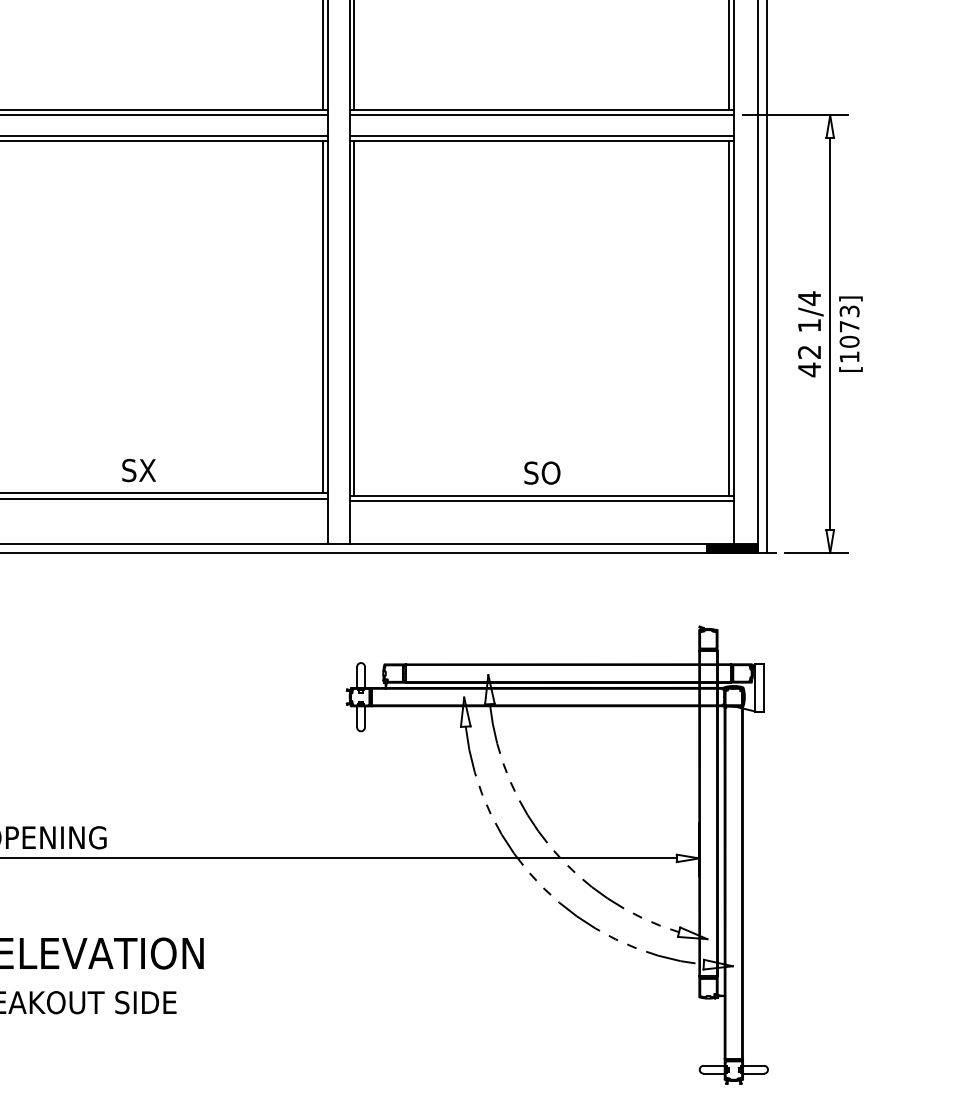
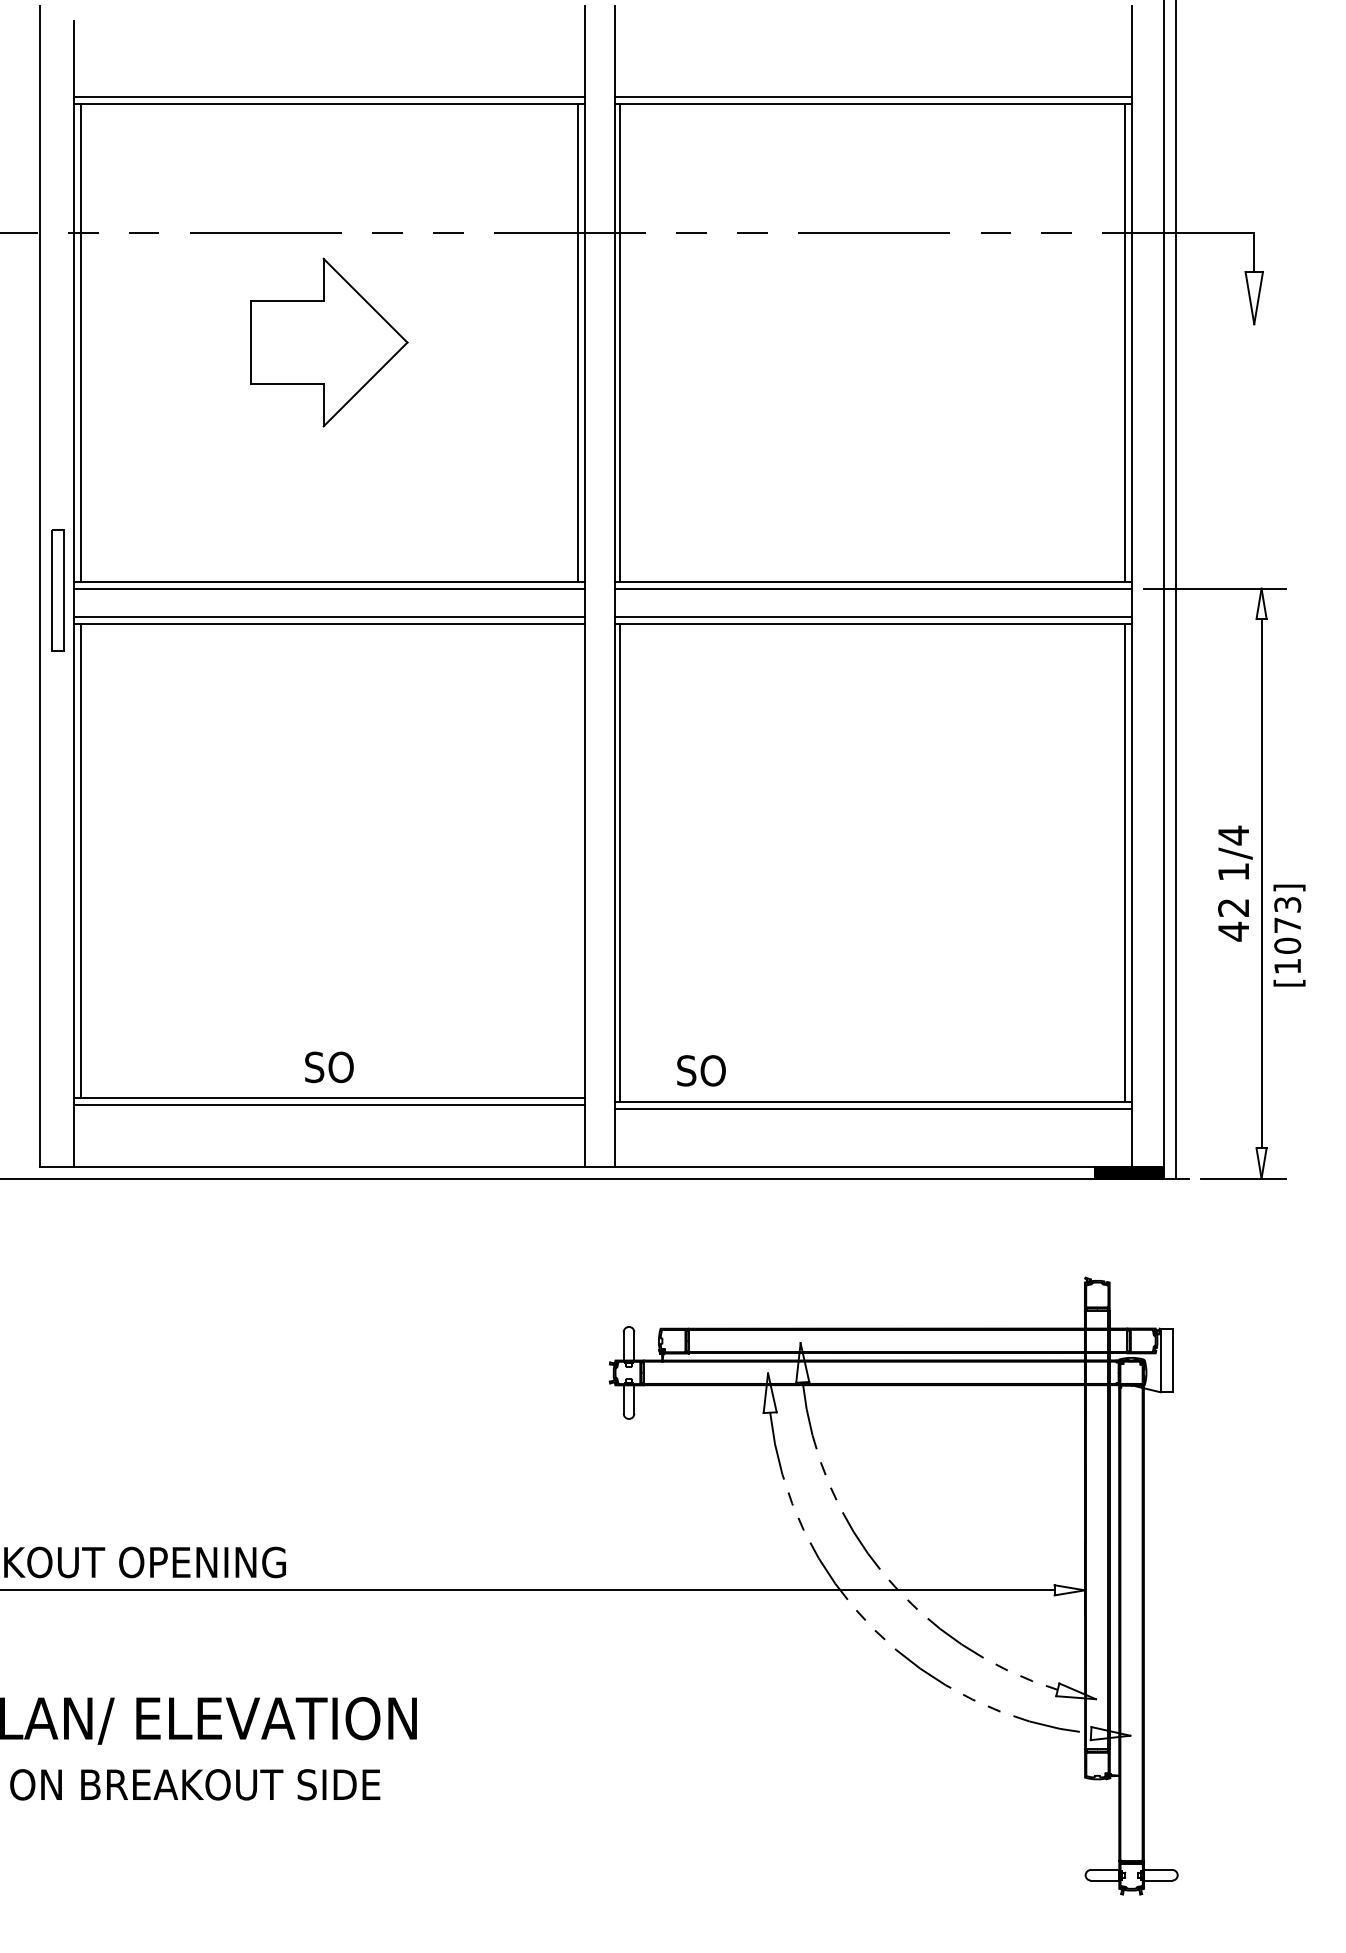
line: (322, 317) -> (577, 860), removed
text: (850, 334) -> (1289, 935), moved
text: (138, 470) -> (329, 1067), SX -> SO
text: (542, 472) -> (701, 1070), moved

